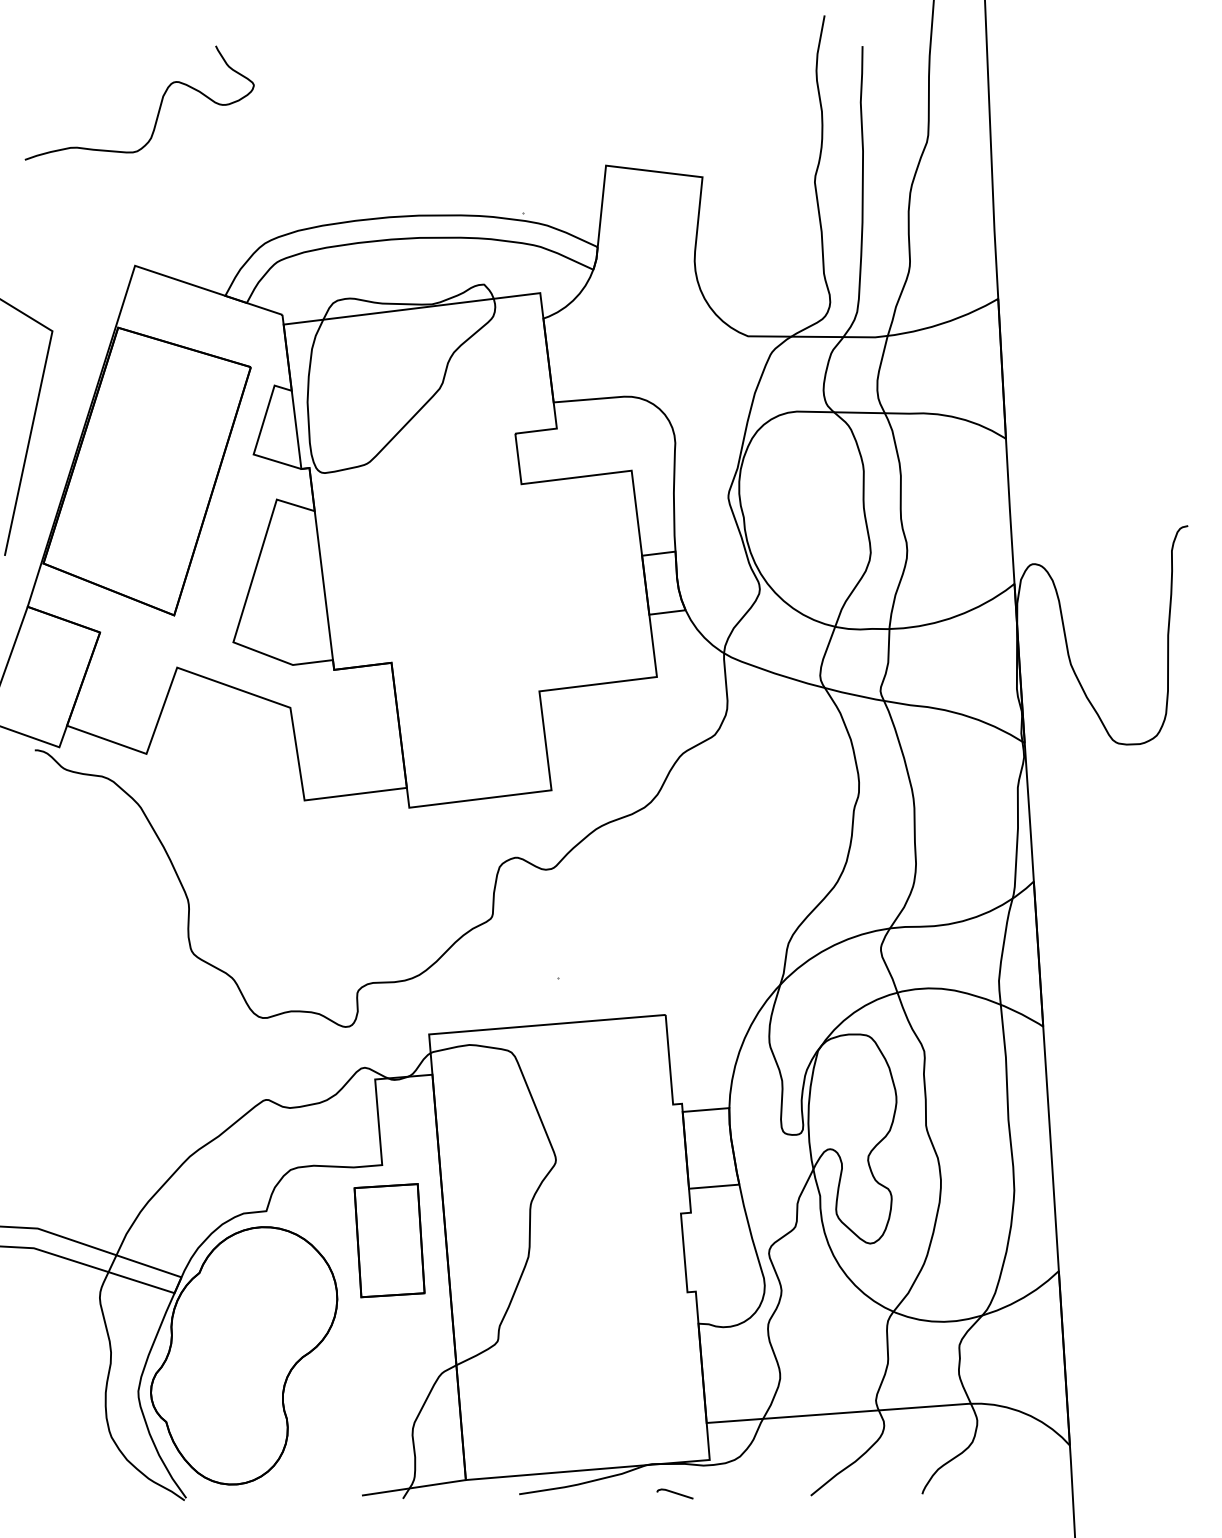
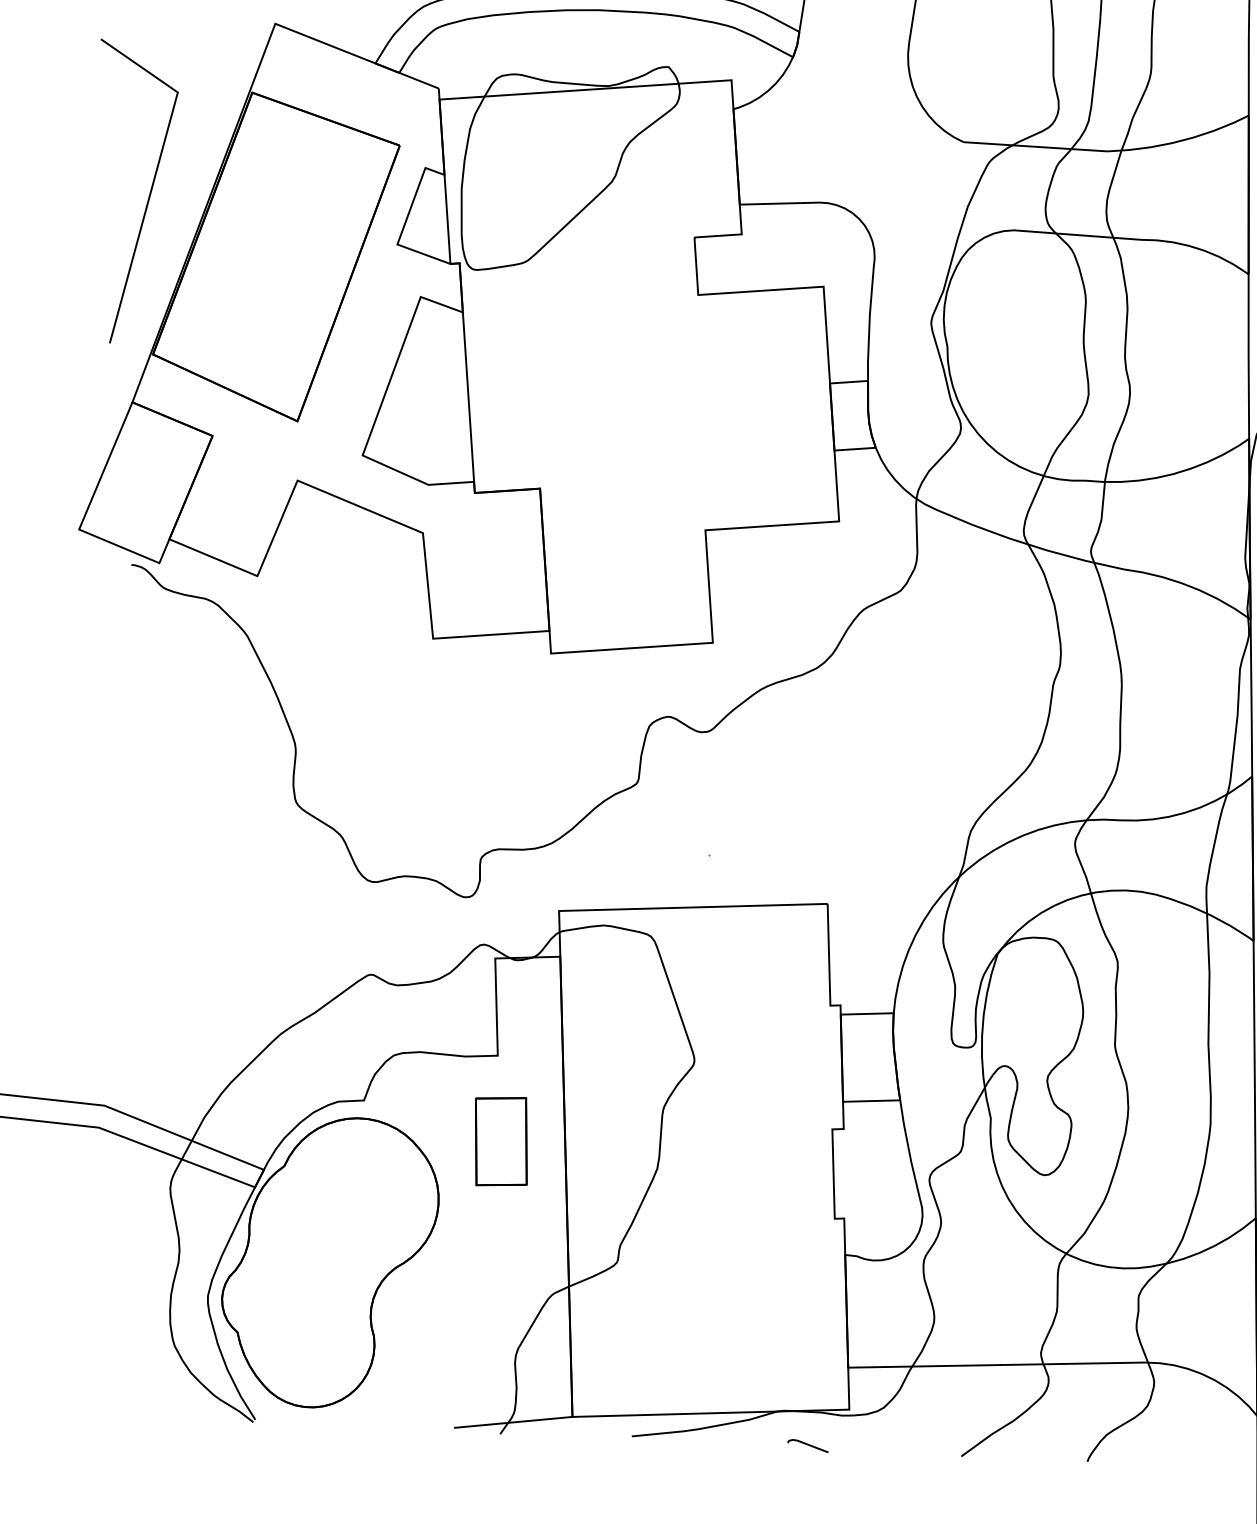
part: (389, 1240) -> (501, 1141), size x0.7

